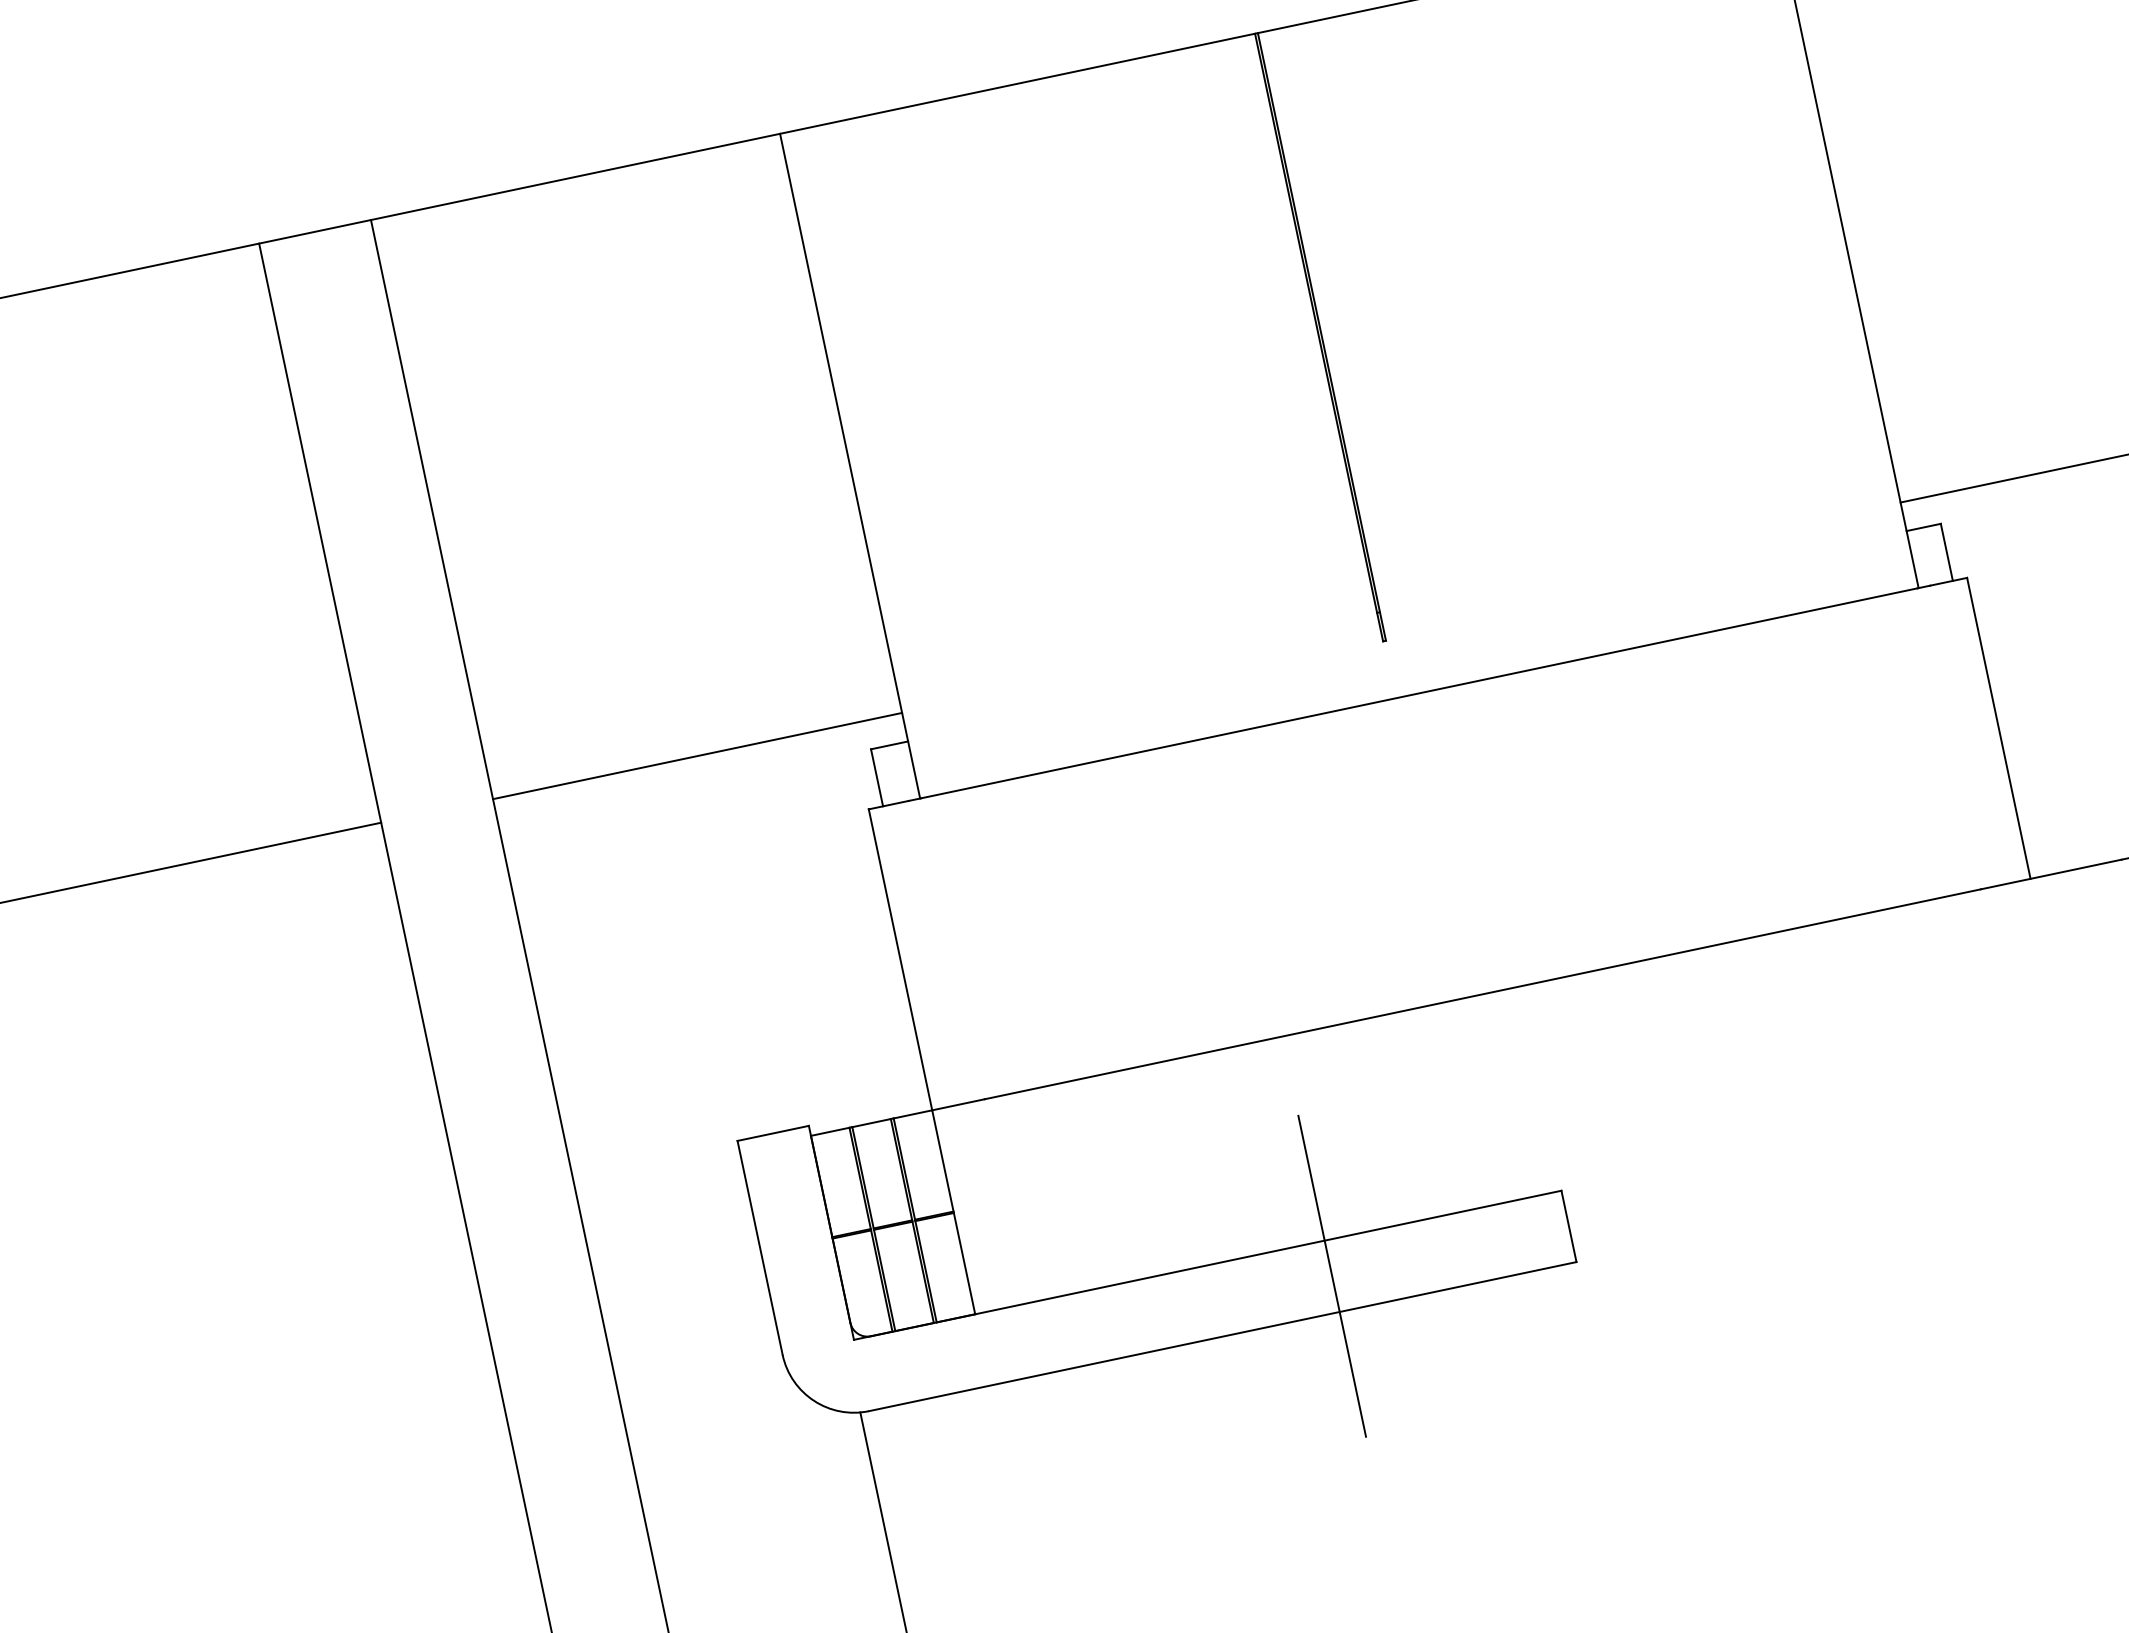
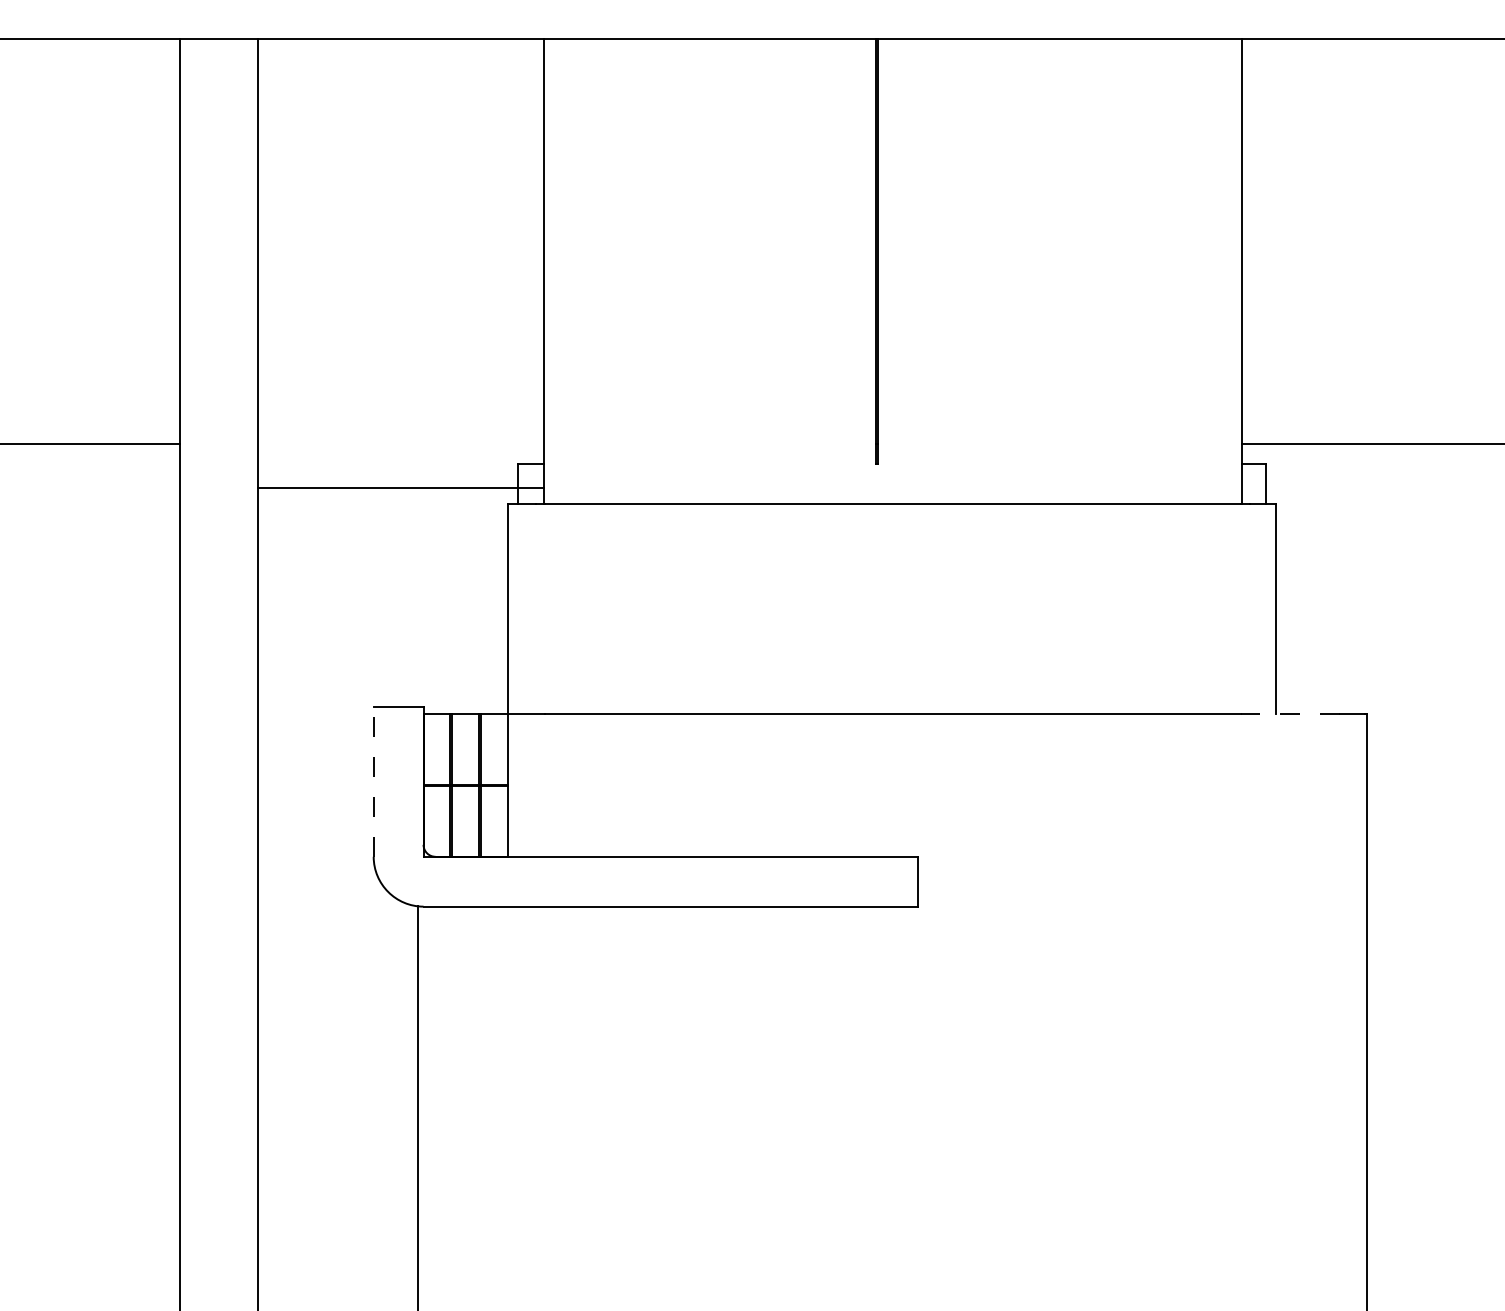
line: (697, 755) -> (401, 487), moved
line: (2051, 874) -> (1290, 714), solid -> dashed
line: (759, 1248) -> (373, 782), solid -> dashed
line: (1331, 1276) -> (752, 881), removed

